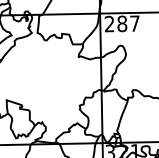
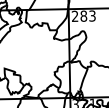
text: (134, 22) -> (92, 15), 287 -> 283

